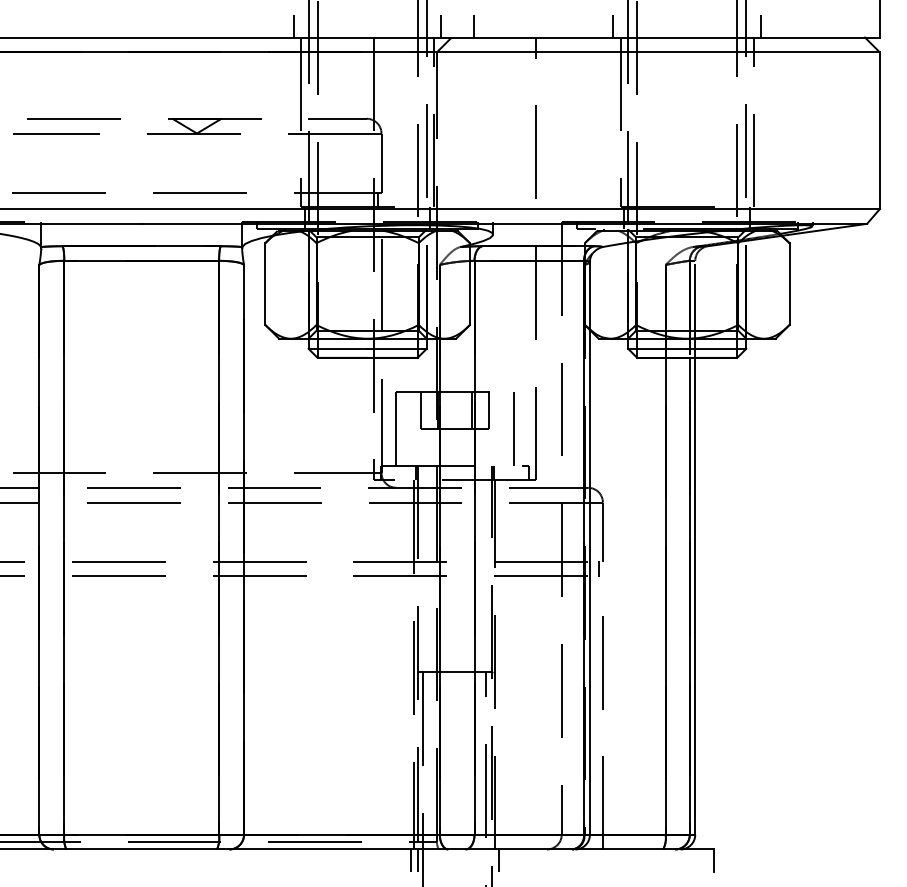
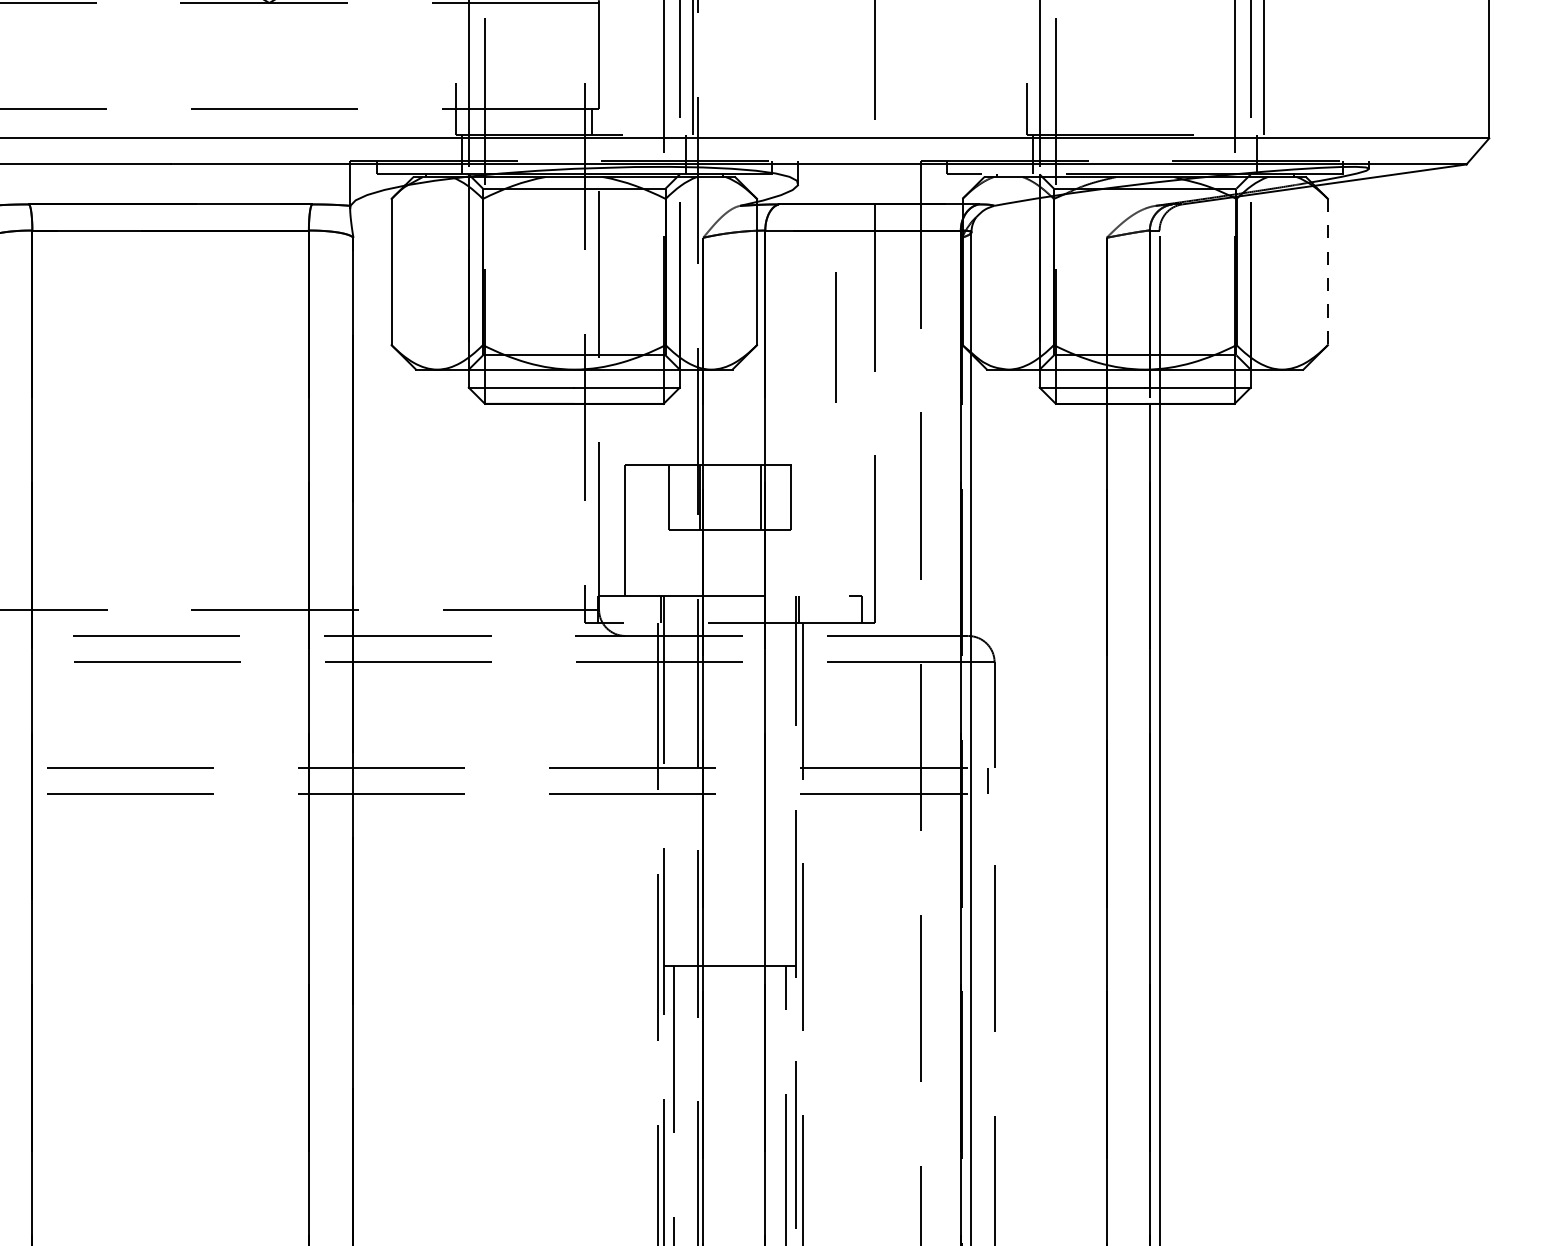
line: (789, 284) -> (1327, 272), solid -> dashed
line: (513, 428) -> (834, 337), moved

